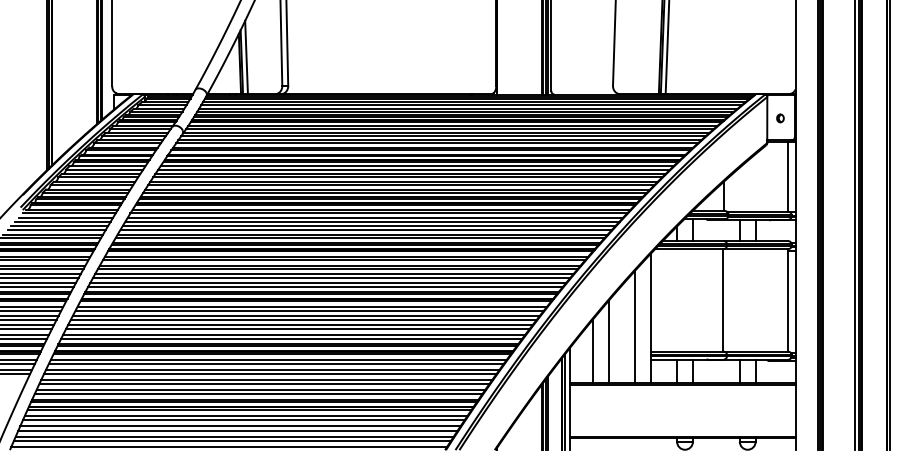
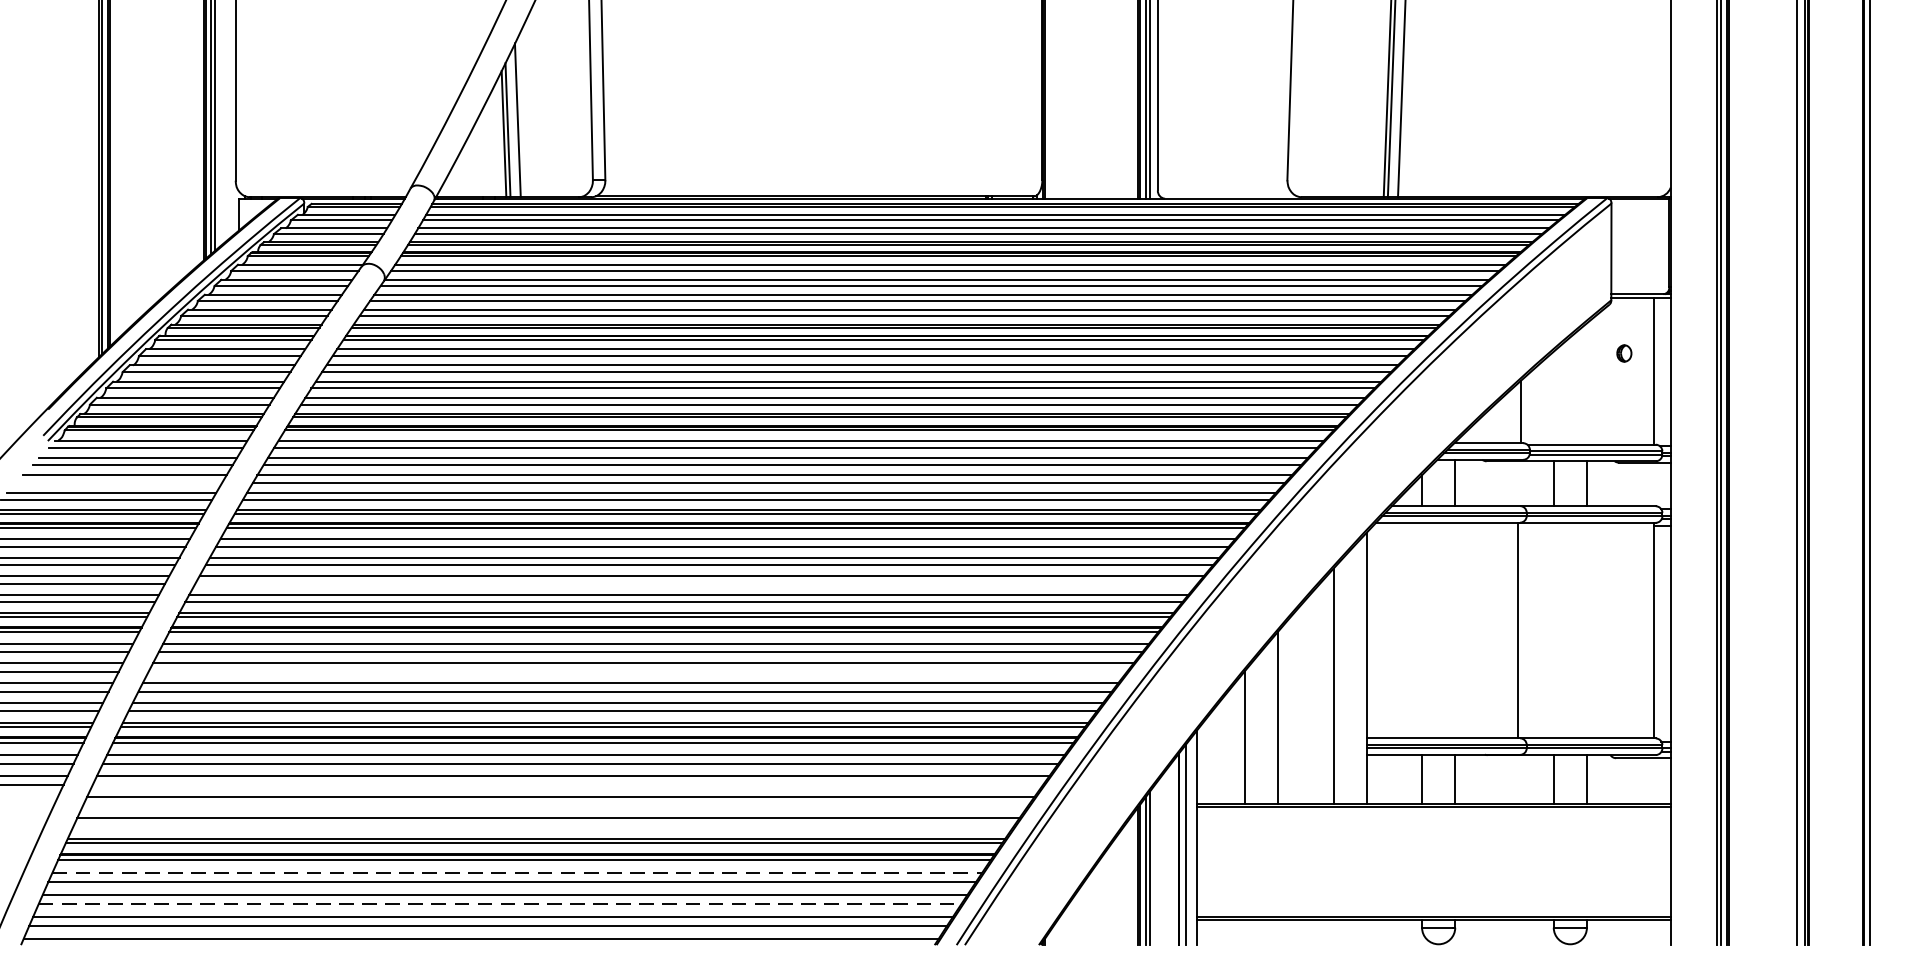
part: (780, 118) -> (1624, 353), moved
line: (56, 229) -> (118, 481), removed
line: (331, 278) -> (696, 584), removed
line: (303, 319) -> (637, 670), removed
line: (270, 373) -> (568, 784), removed
line: (264, 383) -> (555, 805), removed
line: (258, 393) -> (542, 826), removed
line: (246, 415) -> (517, 872), solid -> dashed
line: (238, 430) -> (500, 903), solid -> dashed

